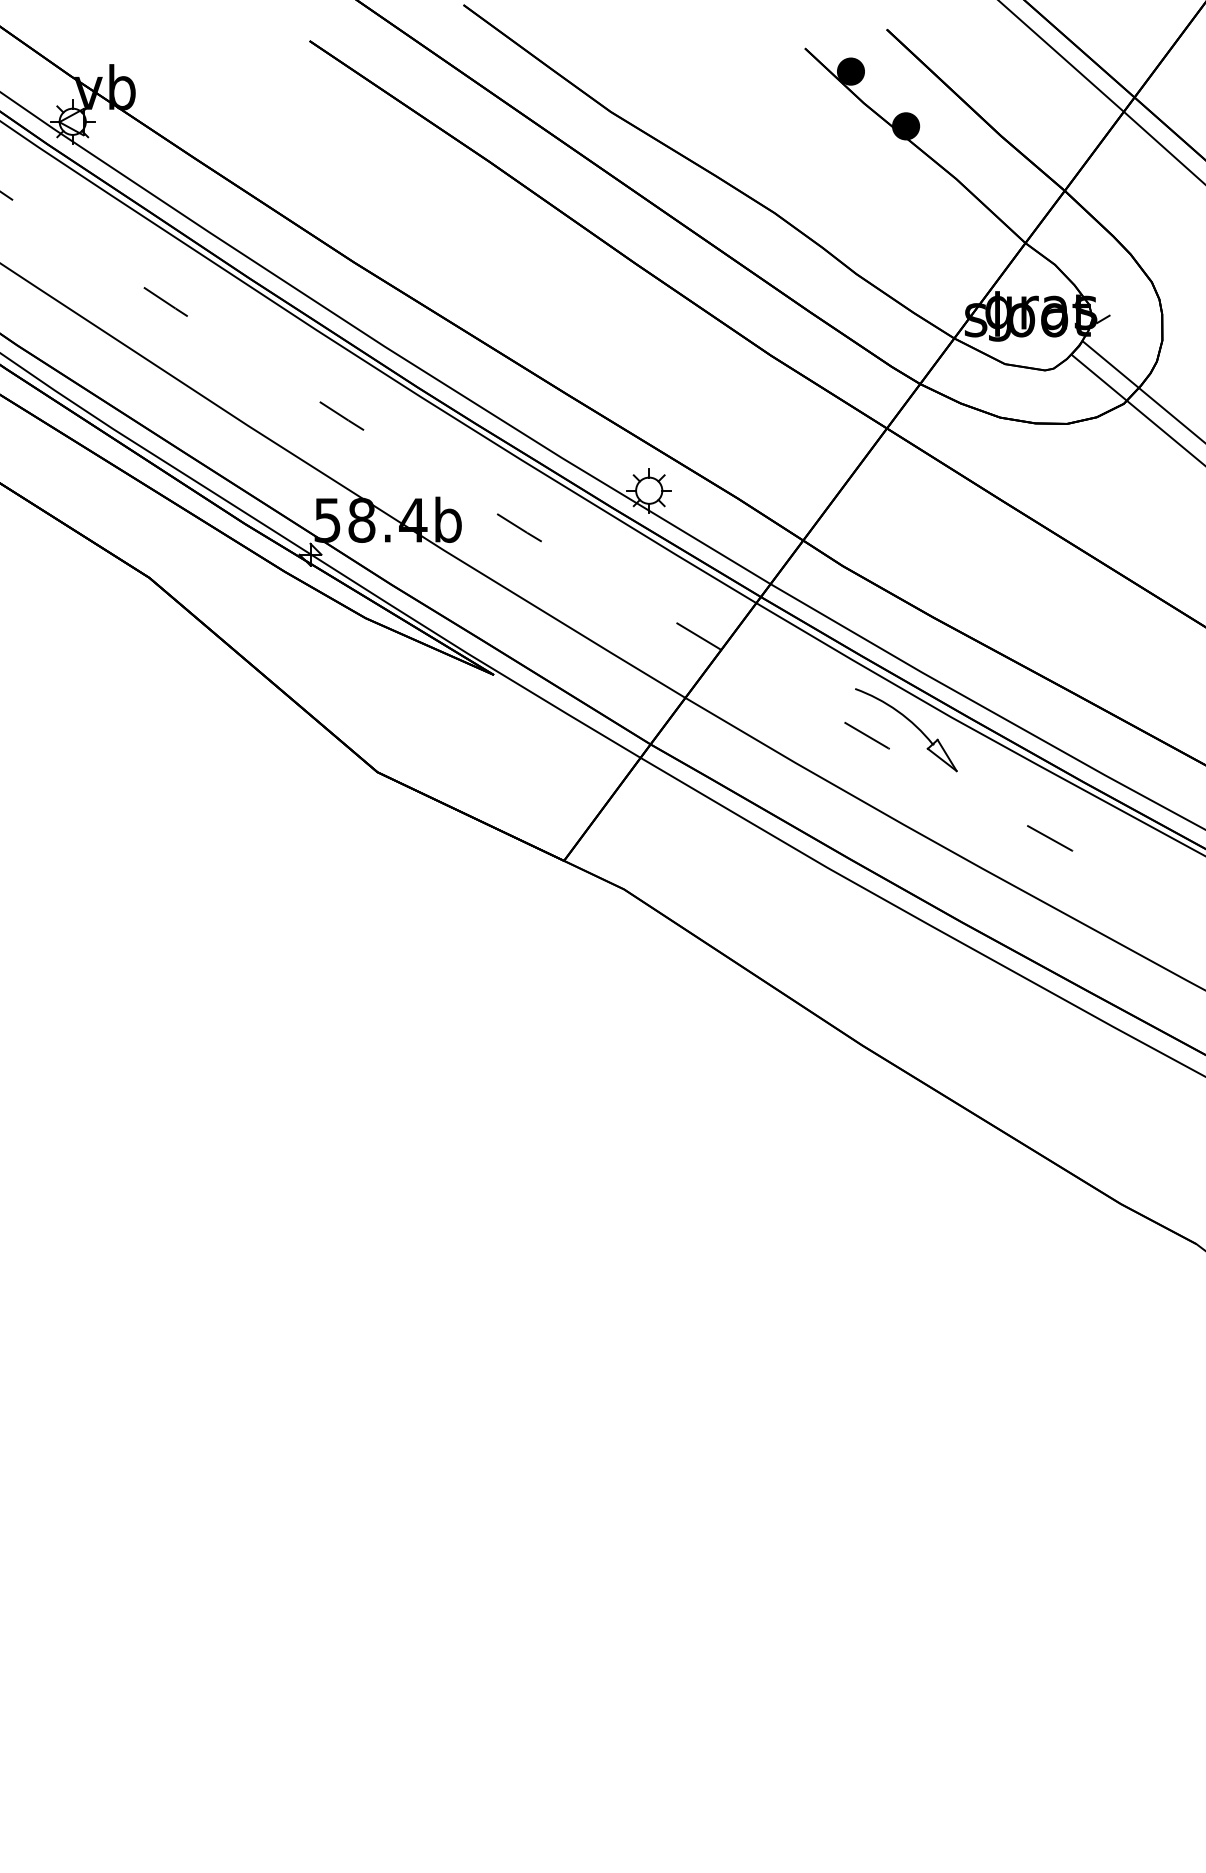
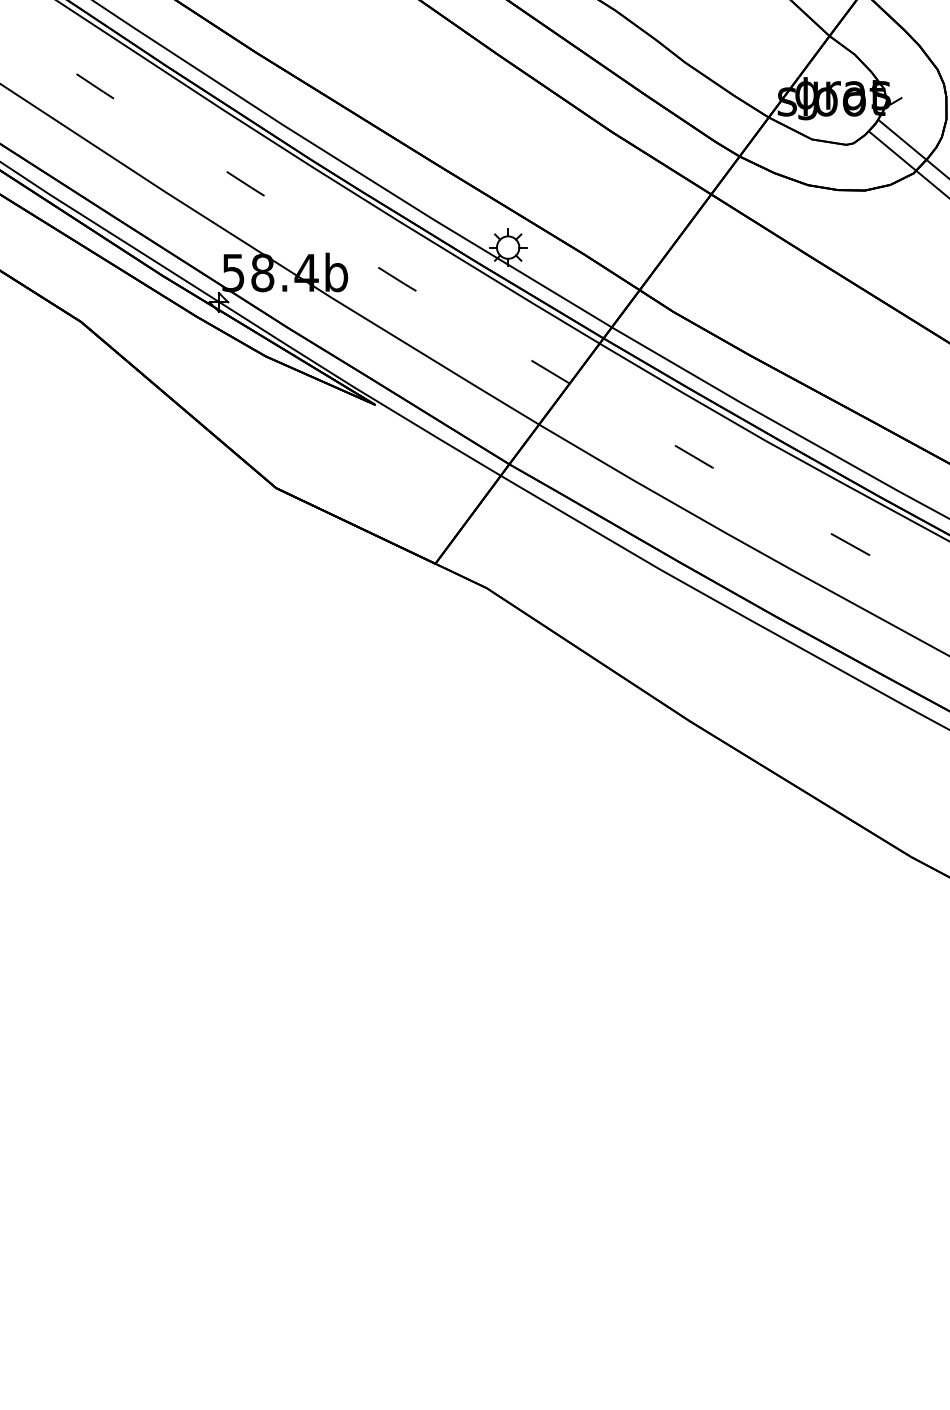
part: (912, 724) -> (733, 447), removed

